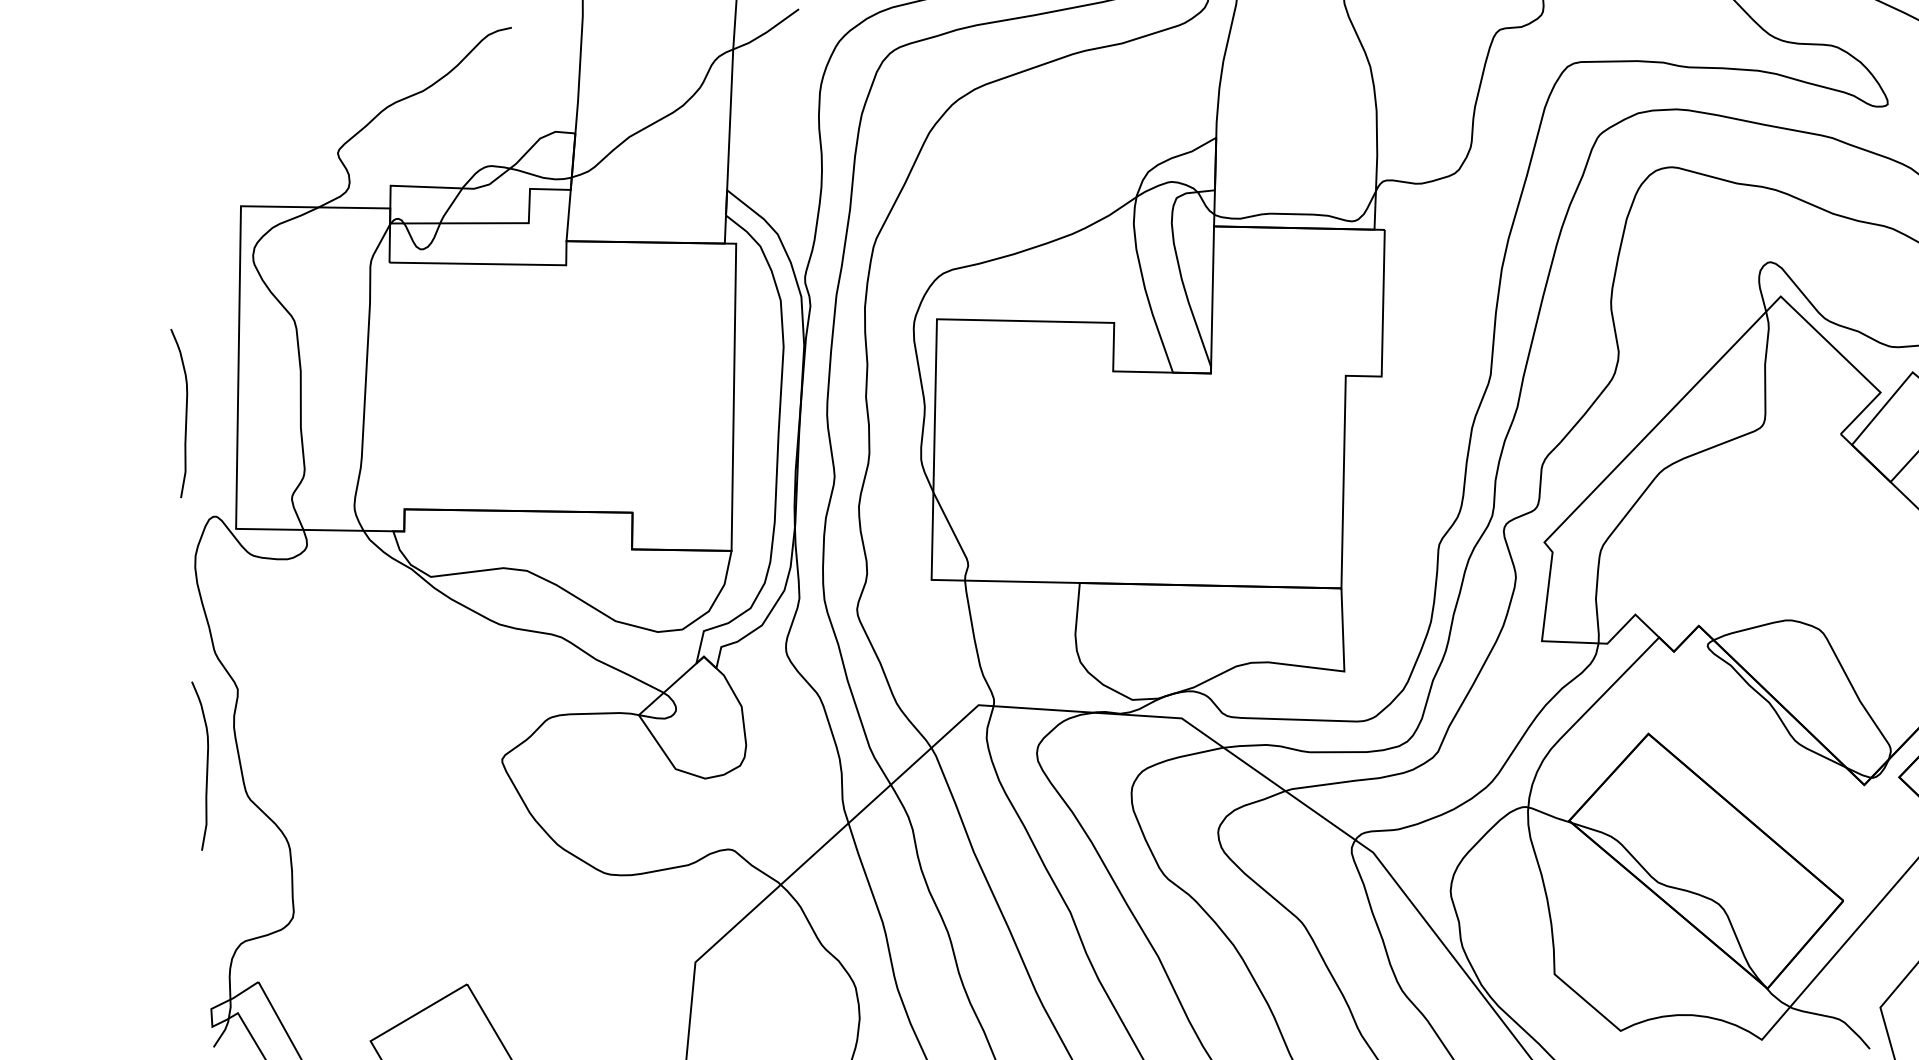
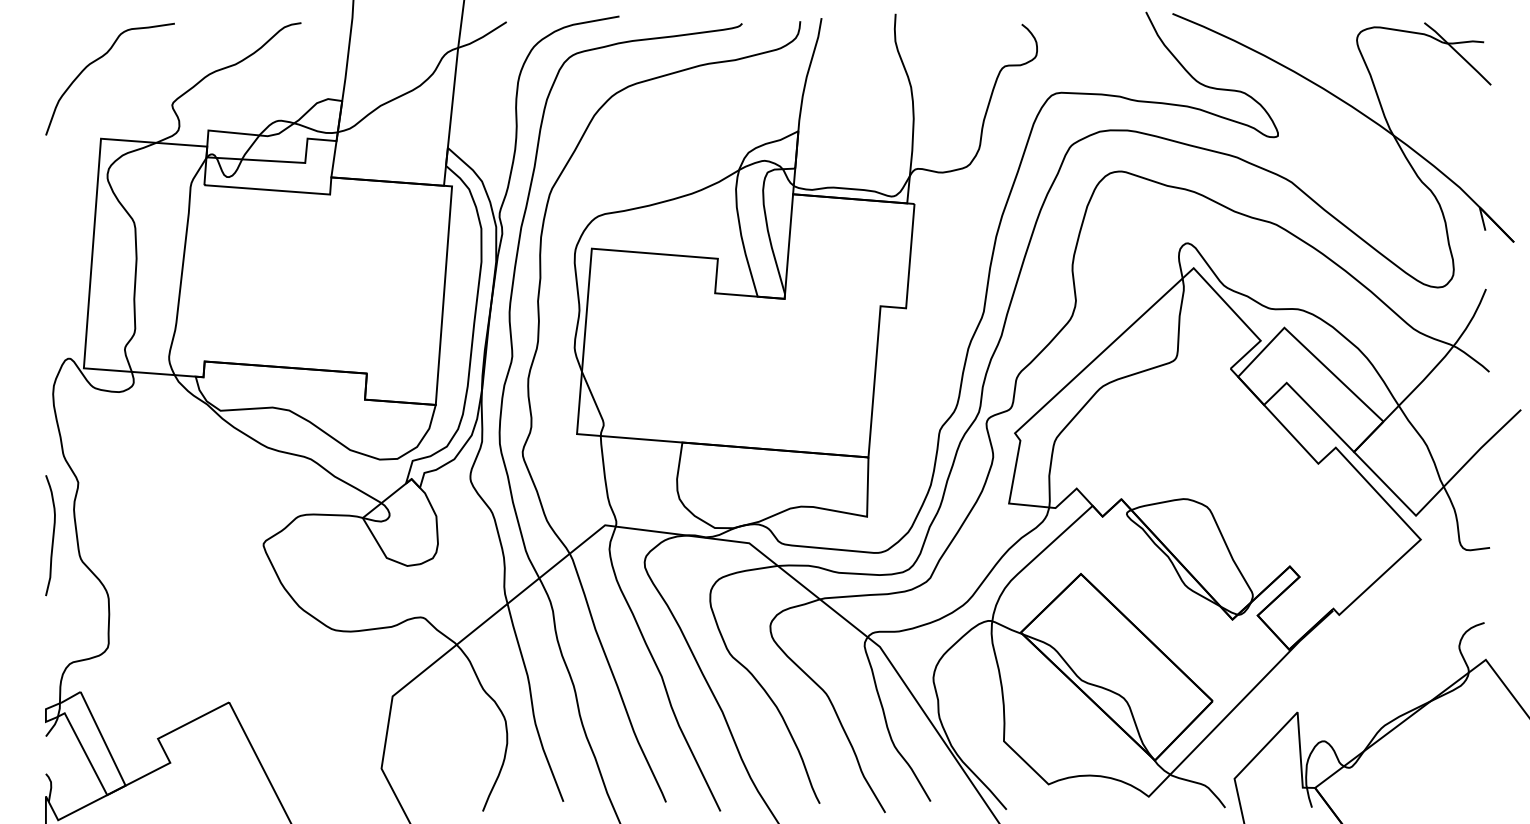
curve: (228, 98) -> (96, 61), added
curve: (185, 412) -> (52, 283), removed

